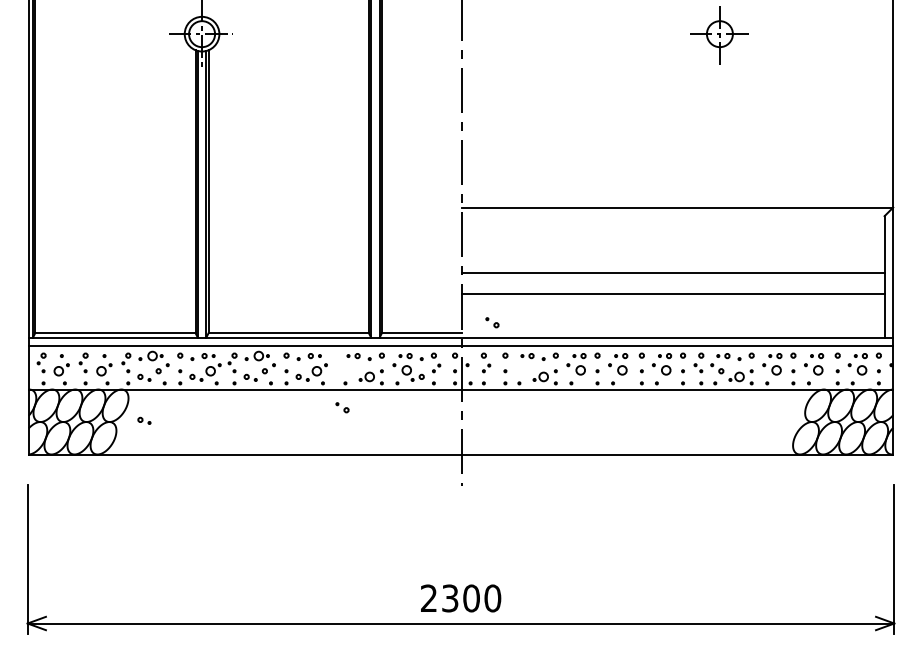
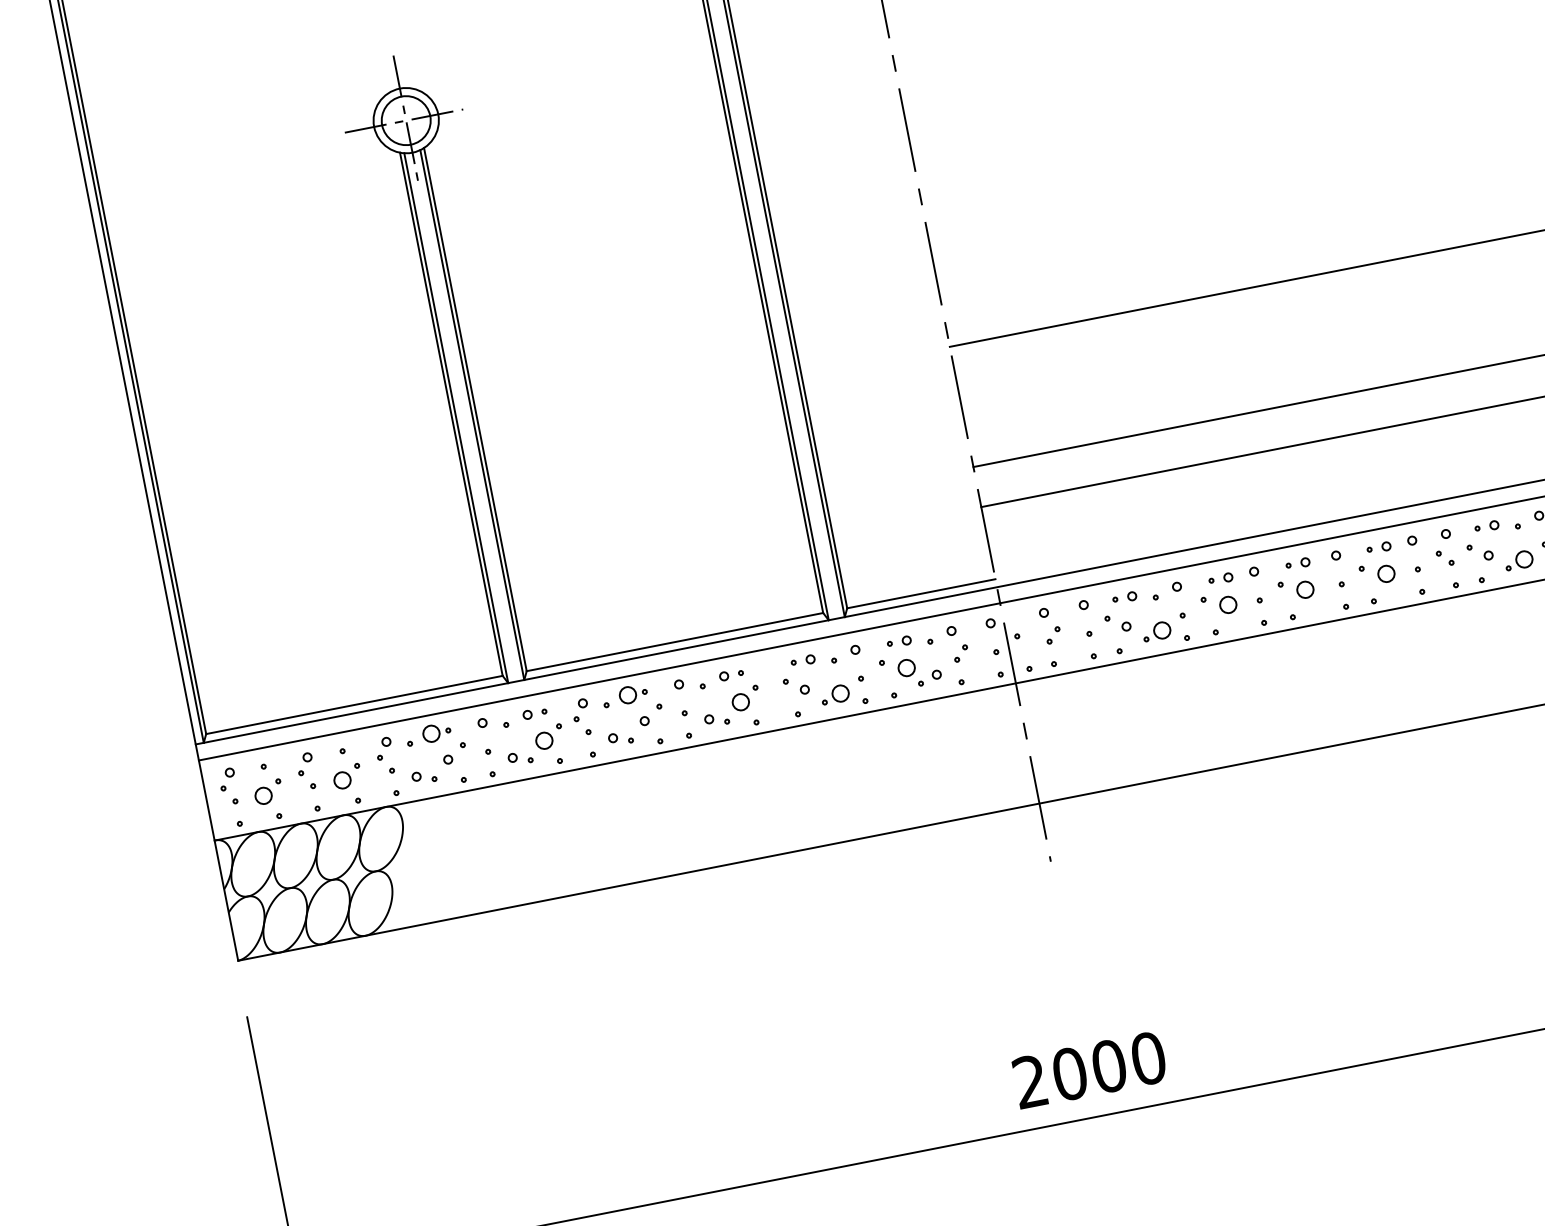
part: (492, 322) -> (1118, 622), moved
part: (342, 407) -> (796, 686), moved
part: (144, 420) -> (439, 855), removed
text: (450, 598) -> (1070, 1073), 2300 -> 2000

